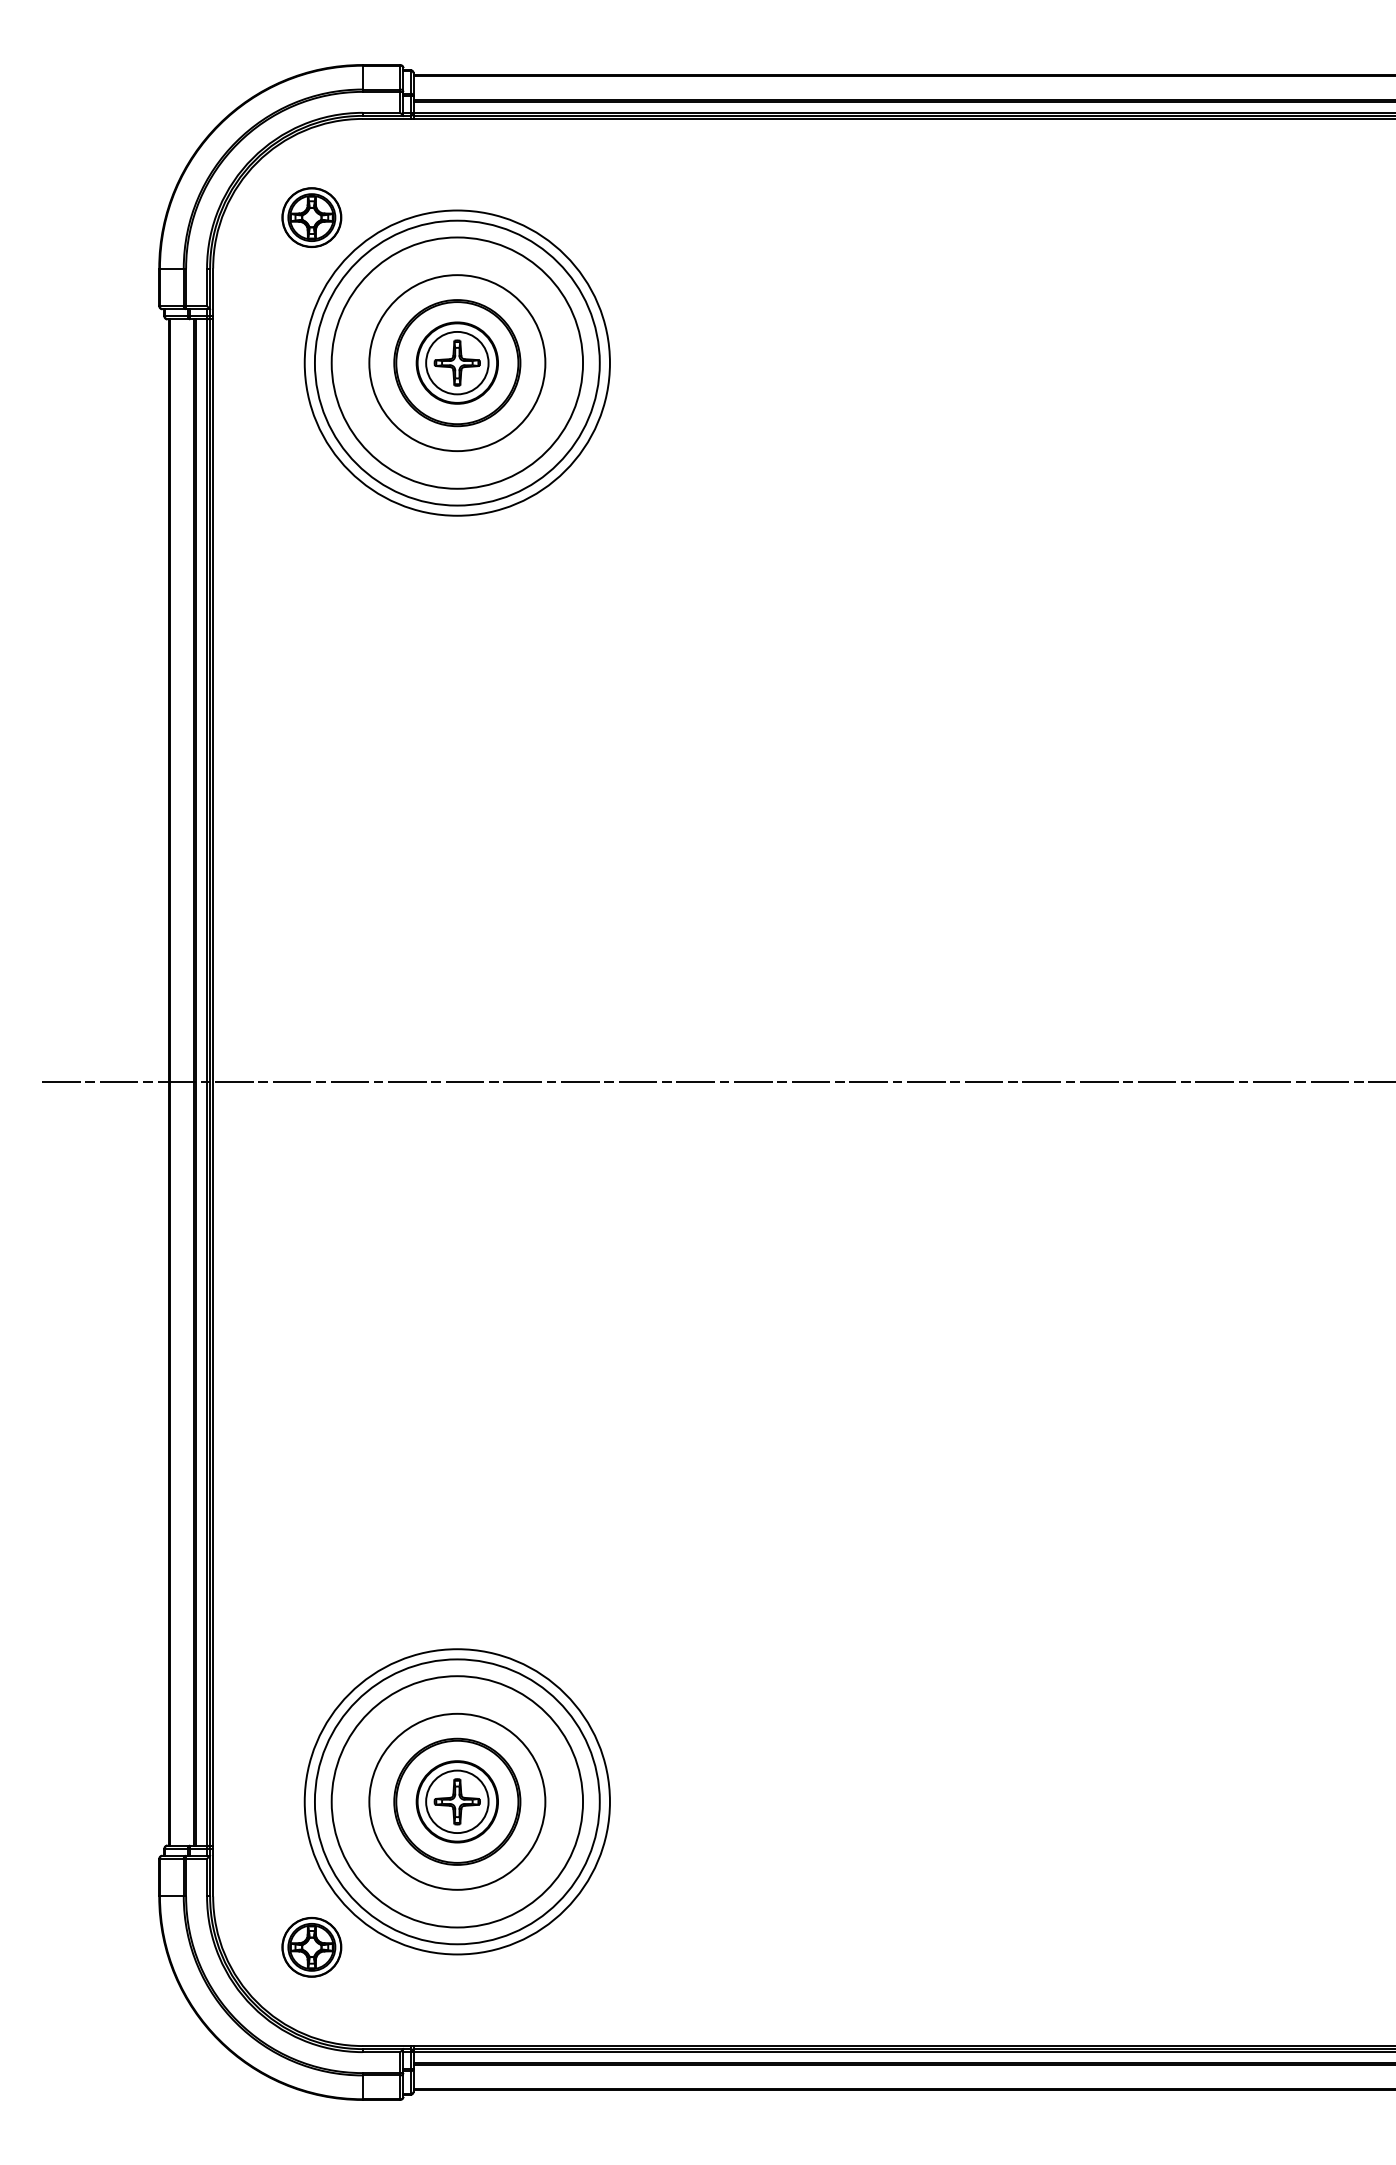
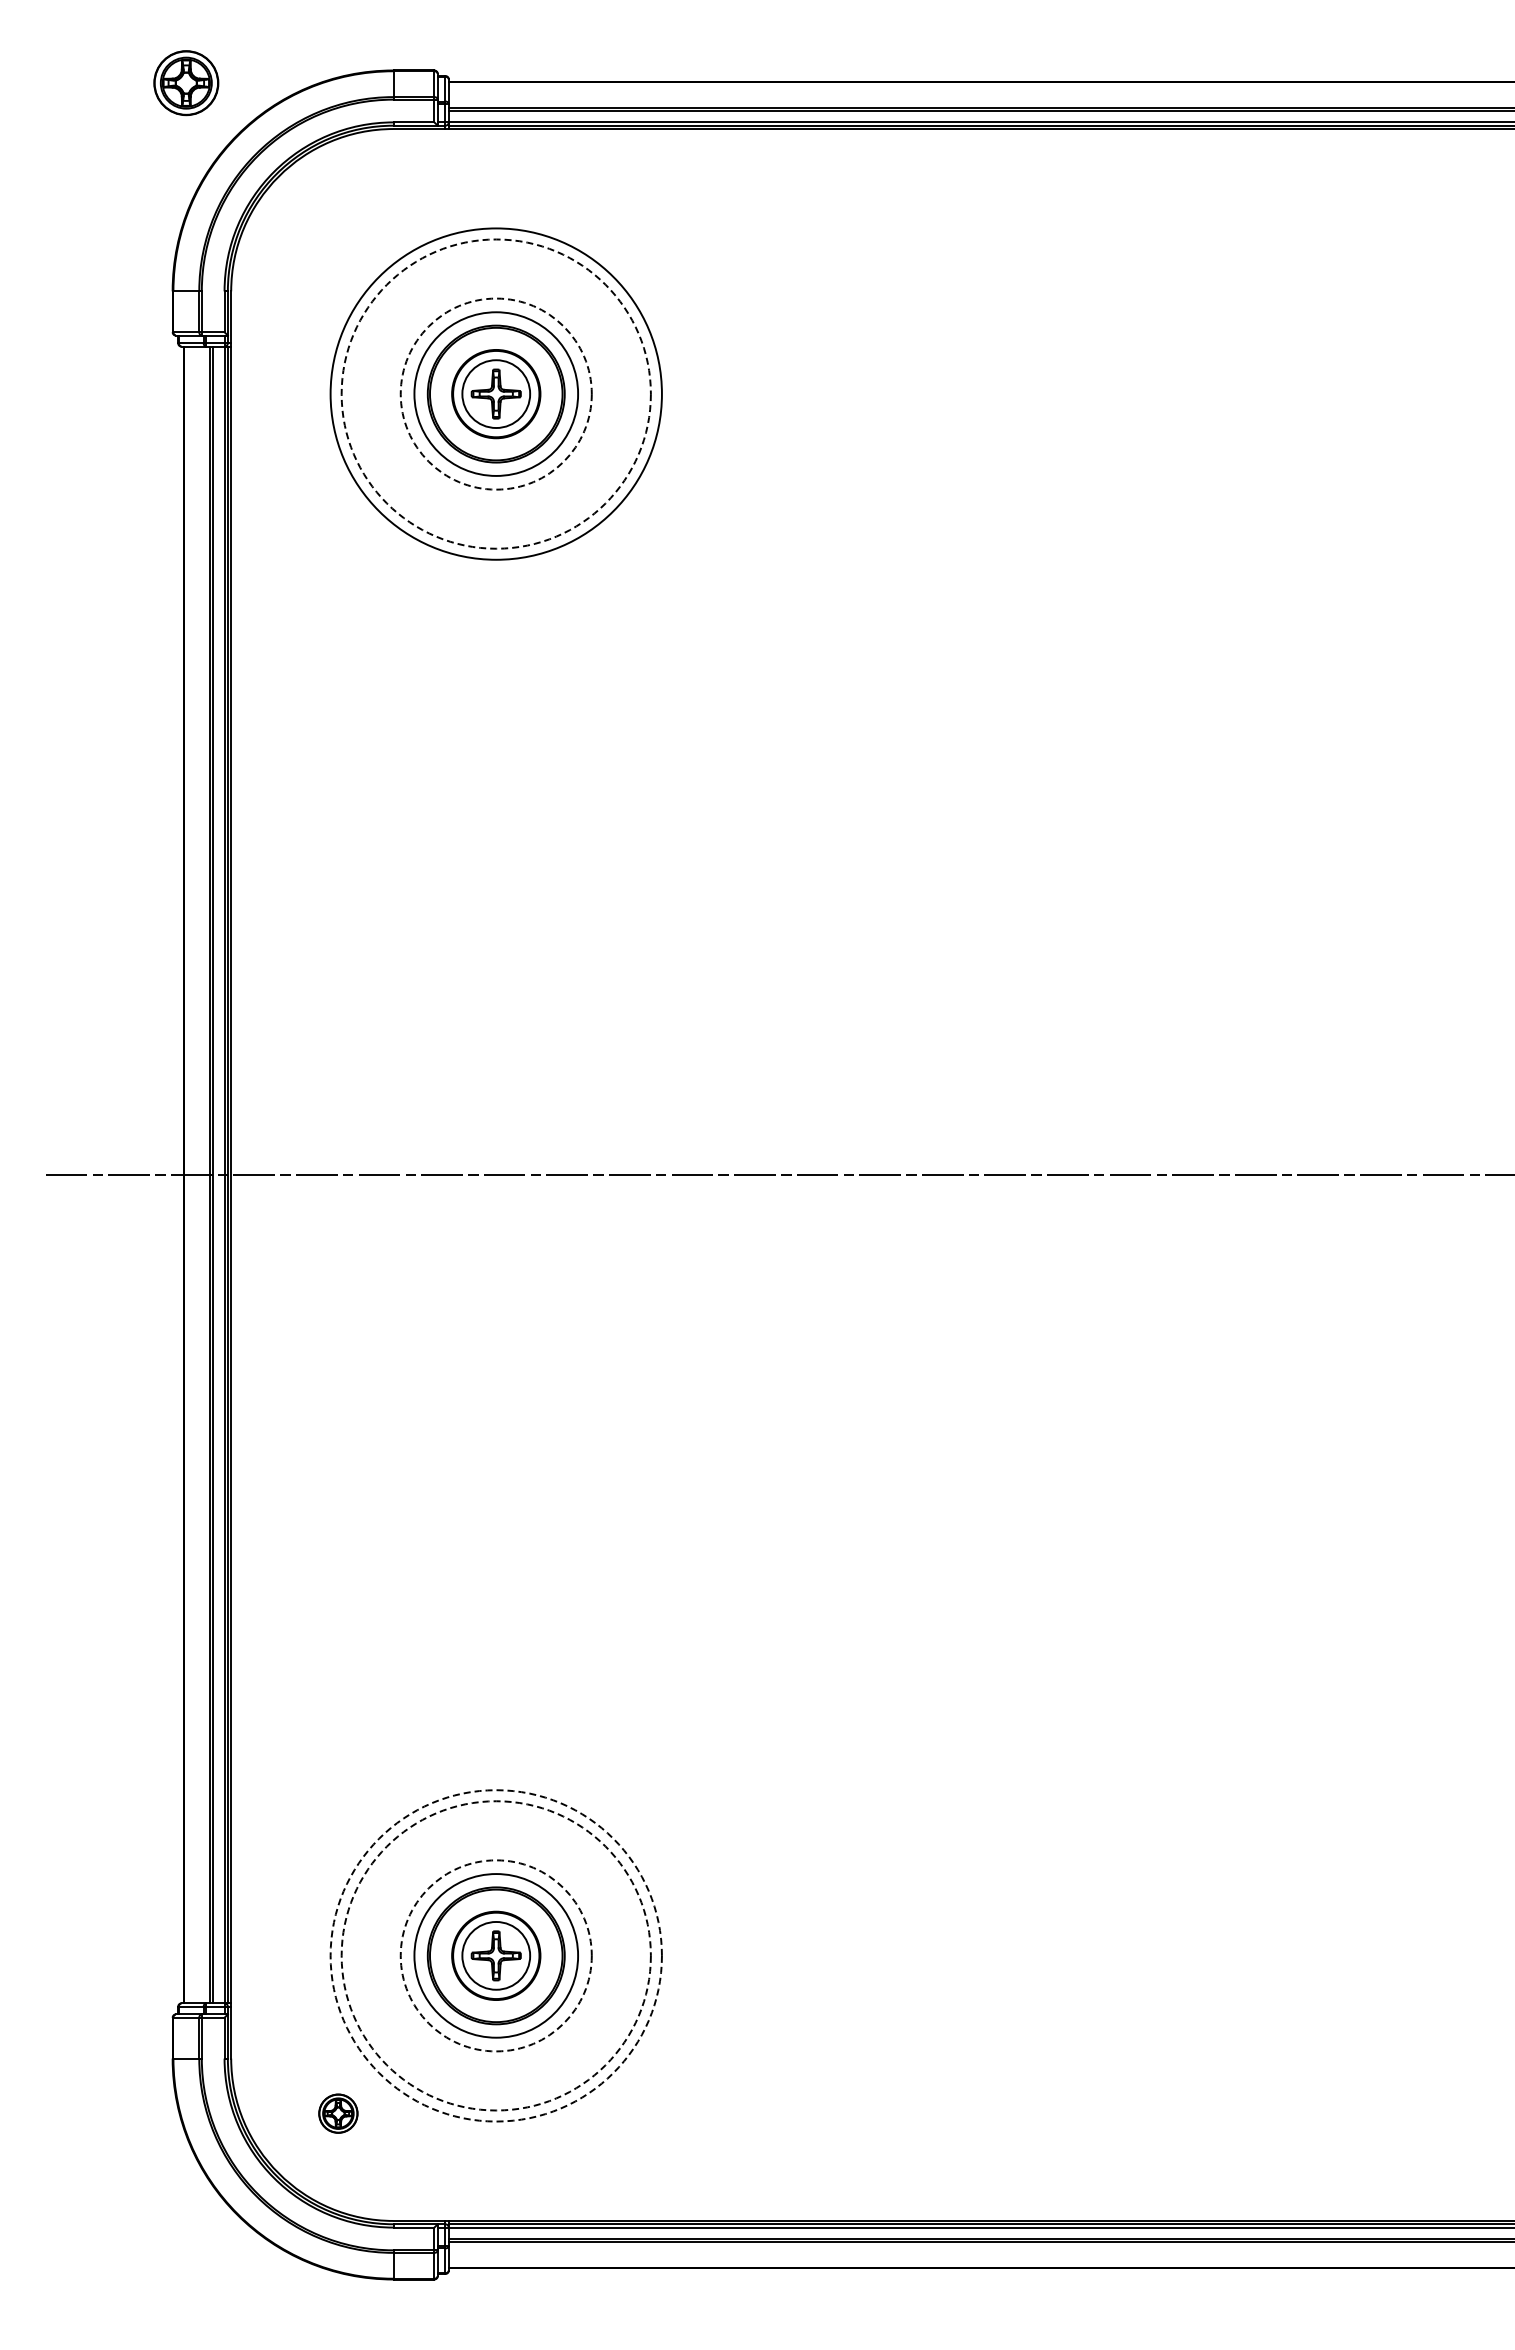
part: (312, 217) -> (186, 83), moved
circle: (456, 362) -> (495, 393), size x0.6
circle: (456, 362) -> (495, 393), solid -> dashed
circle: (456, 362) -> (495, 393), solid -> dashed
circle: (456, 1801) -> (495, 1955), size x0.6
circle: (456, 1801) -> (495, 1955), solid -> dashed
circle: (456, 1801) -> (495, 1955), solid -> dashed
circle: (456, 1801) -> (495, 1955), solid -> dashed
part: (312, 1947) -> (338, 2113), size x0.6

